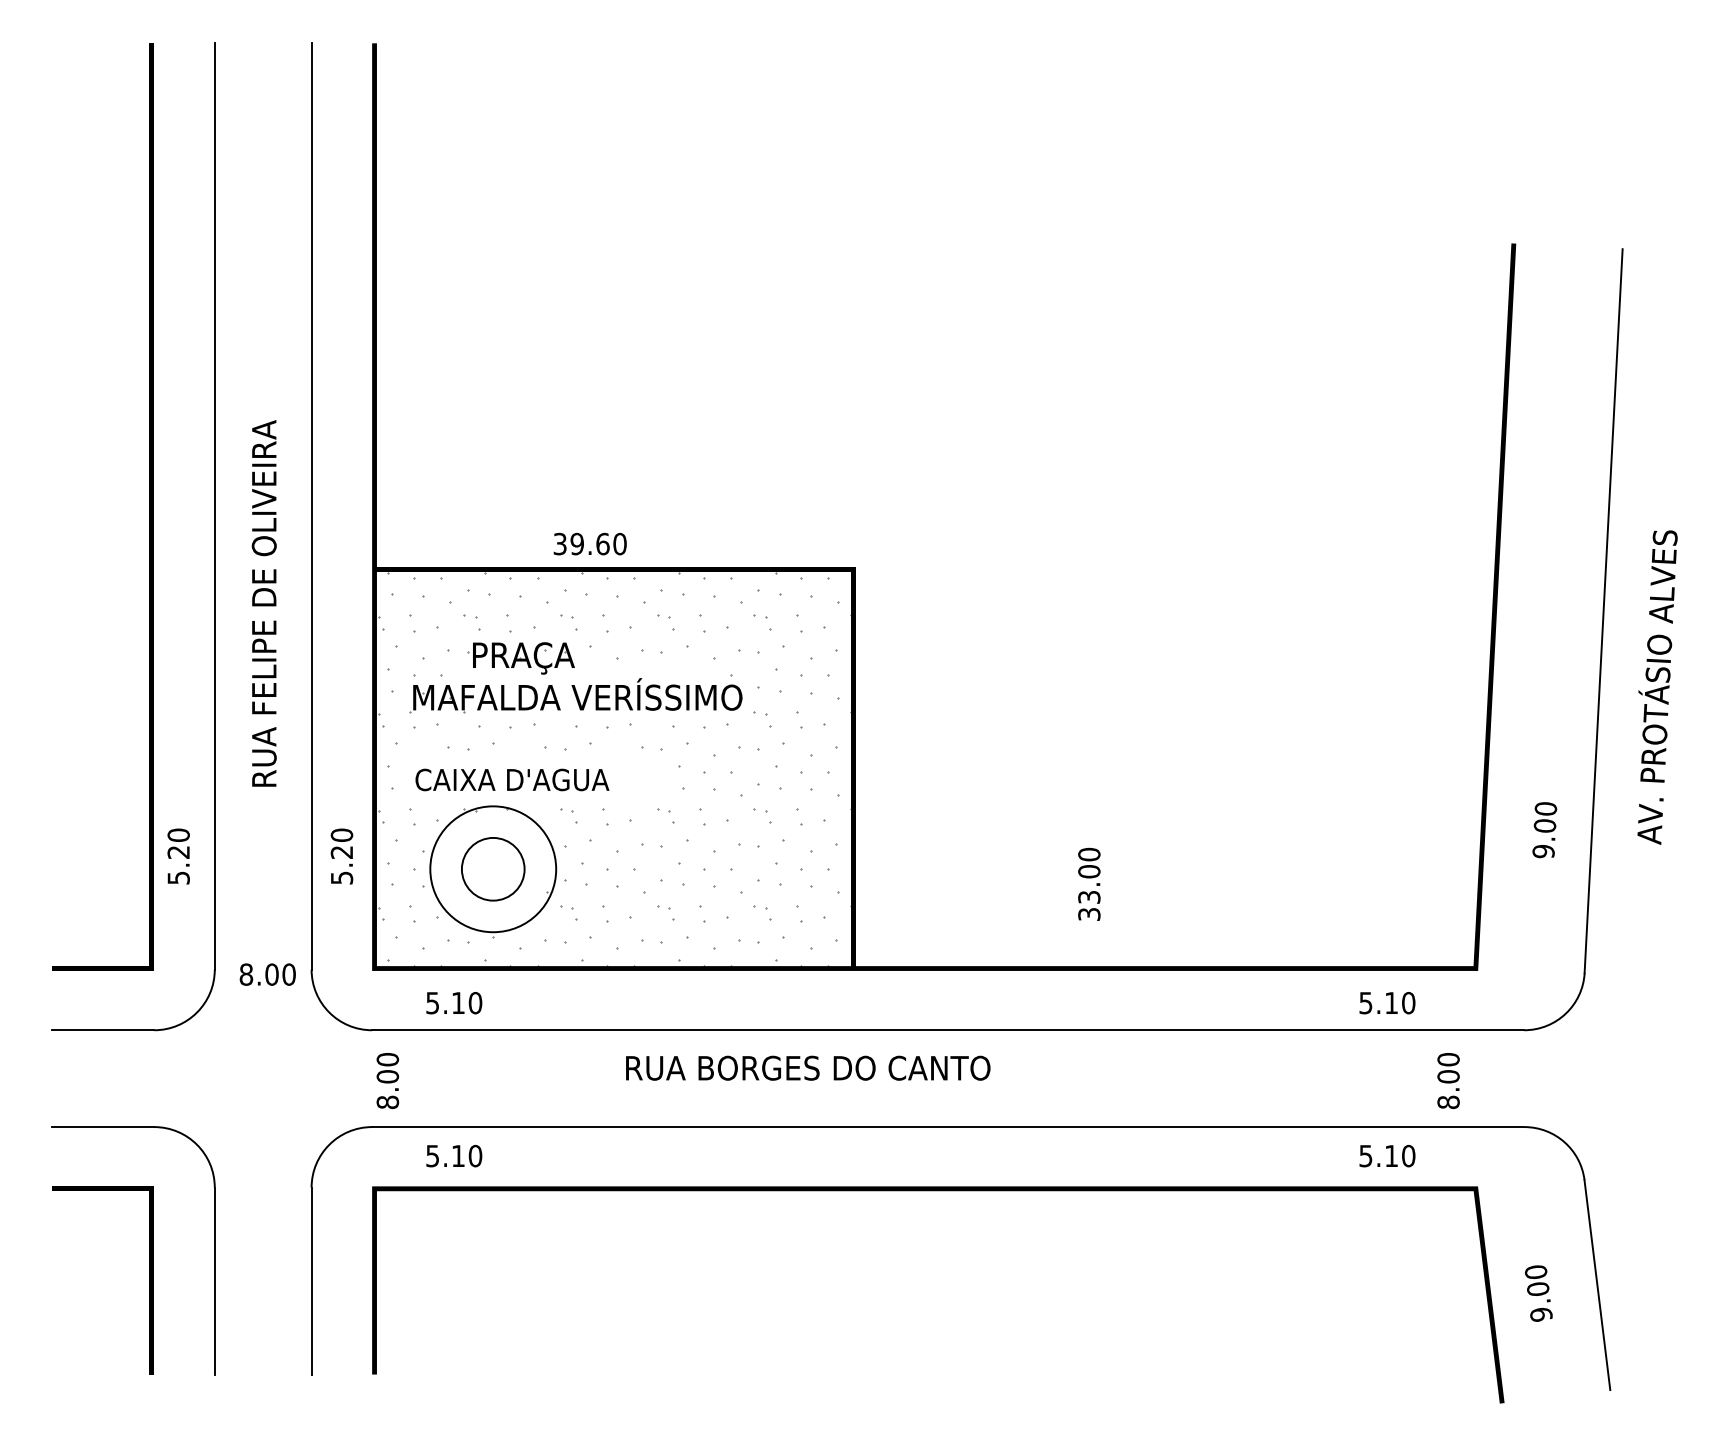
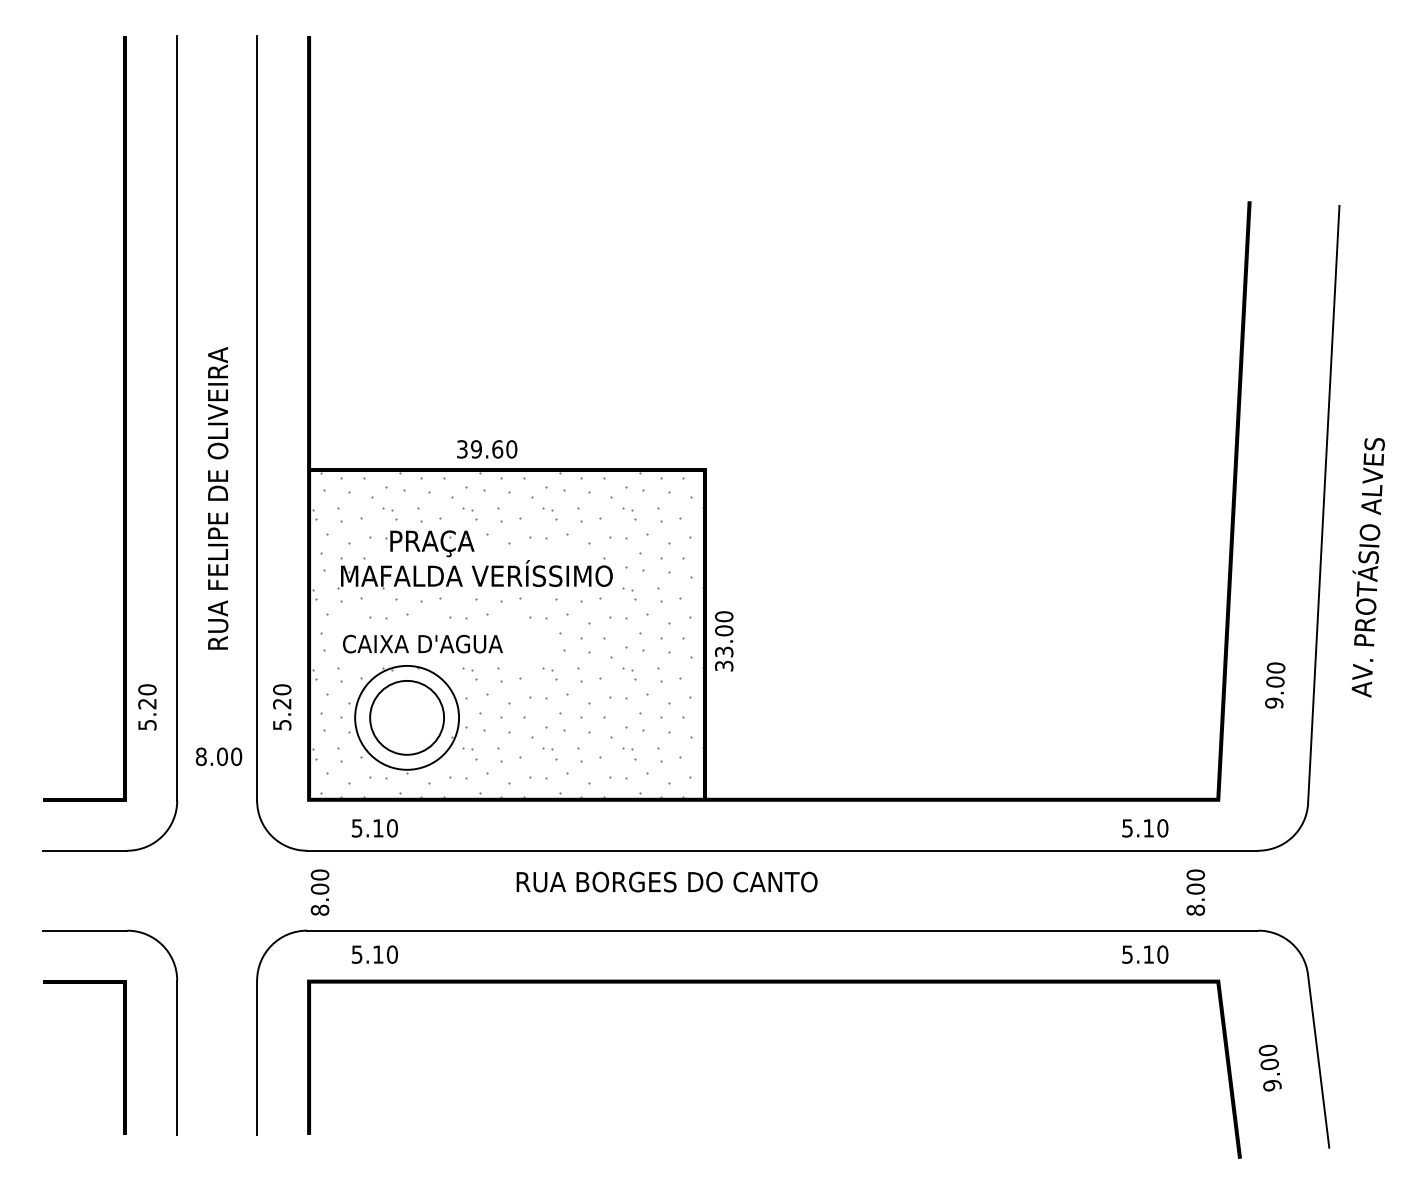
circle: (493, 868) -> (407, 717), size x1.43
text: (1089, 884) -> (724, 641), moved
text: (267, 974) -> (218, 756), moved

